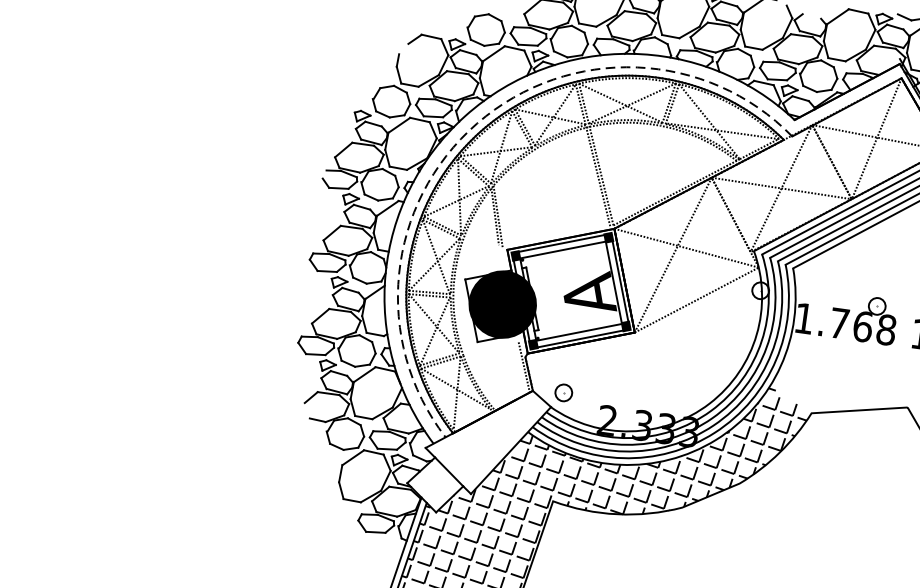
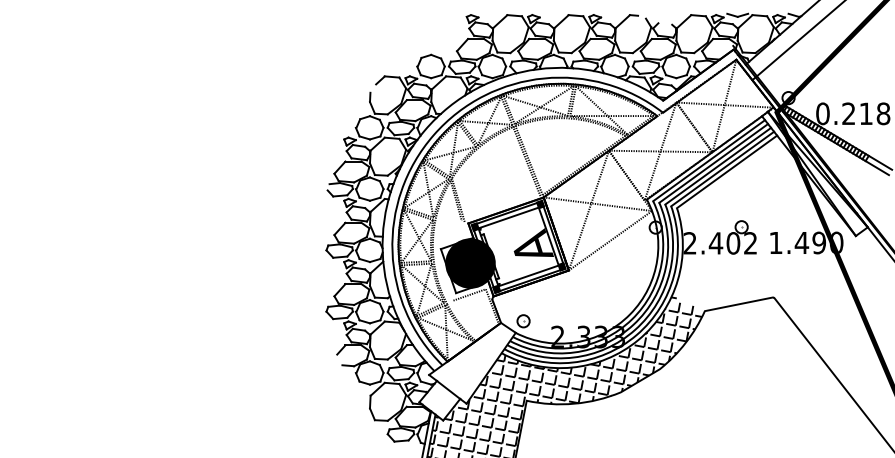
arc: (476, 124) -> (433, 135), dashed -> solid
text: (845, 324) -> (720, 243), 1.768 -> 2.402
line: (495, 346) -> (469, 294), added

